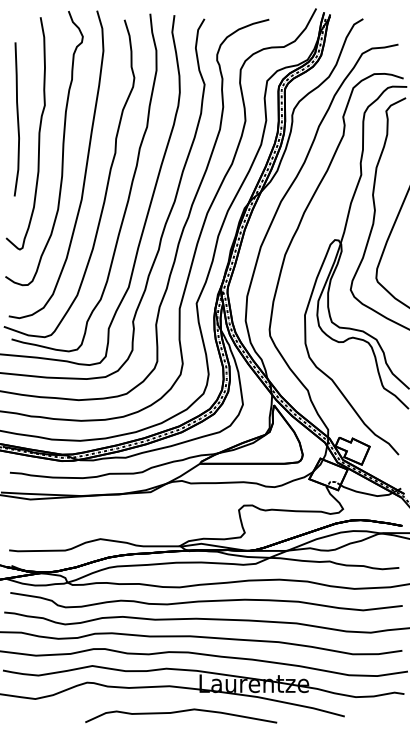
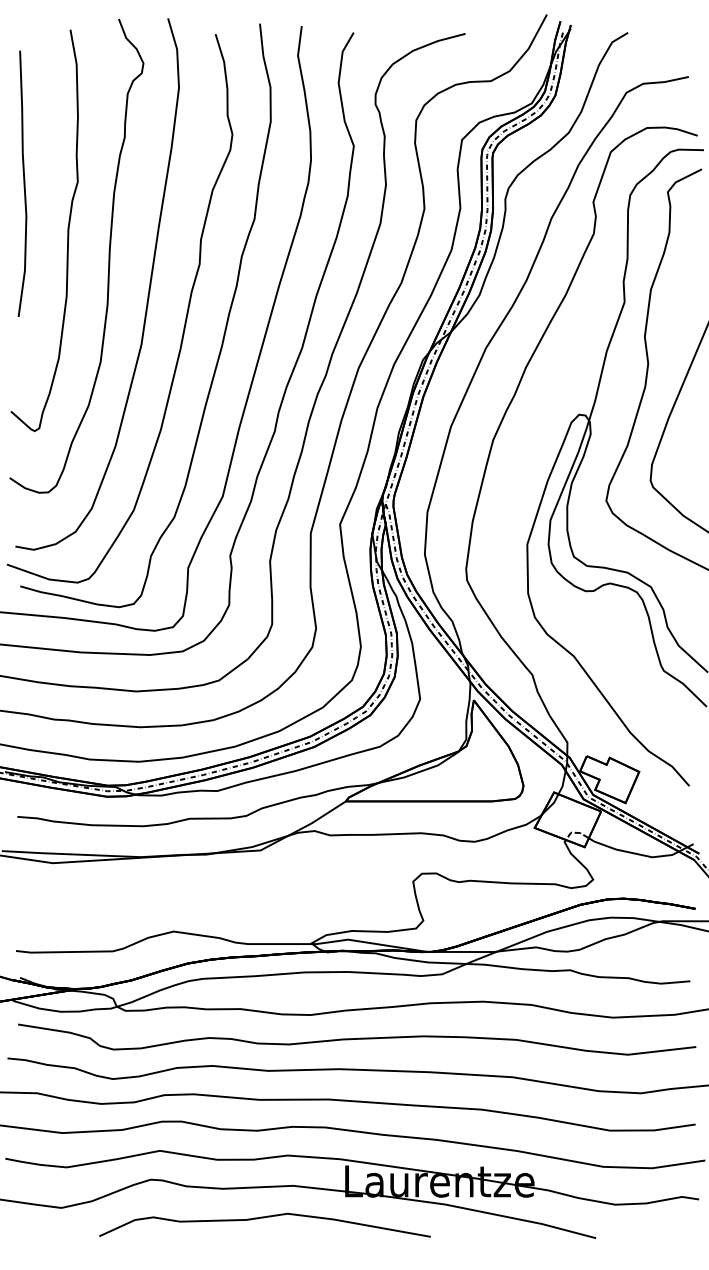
curve: (17, 119) -> (23, 183), moved
curve: (181, 712) -> (265, 1219), moved

